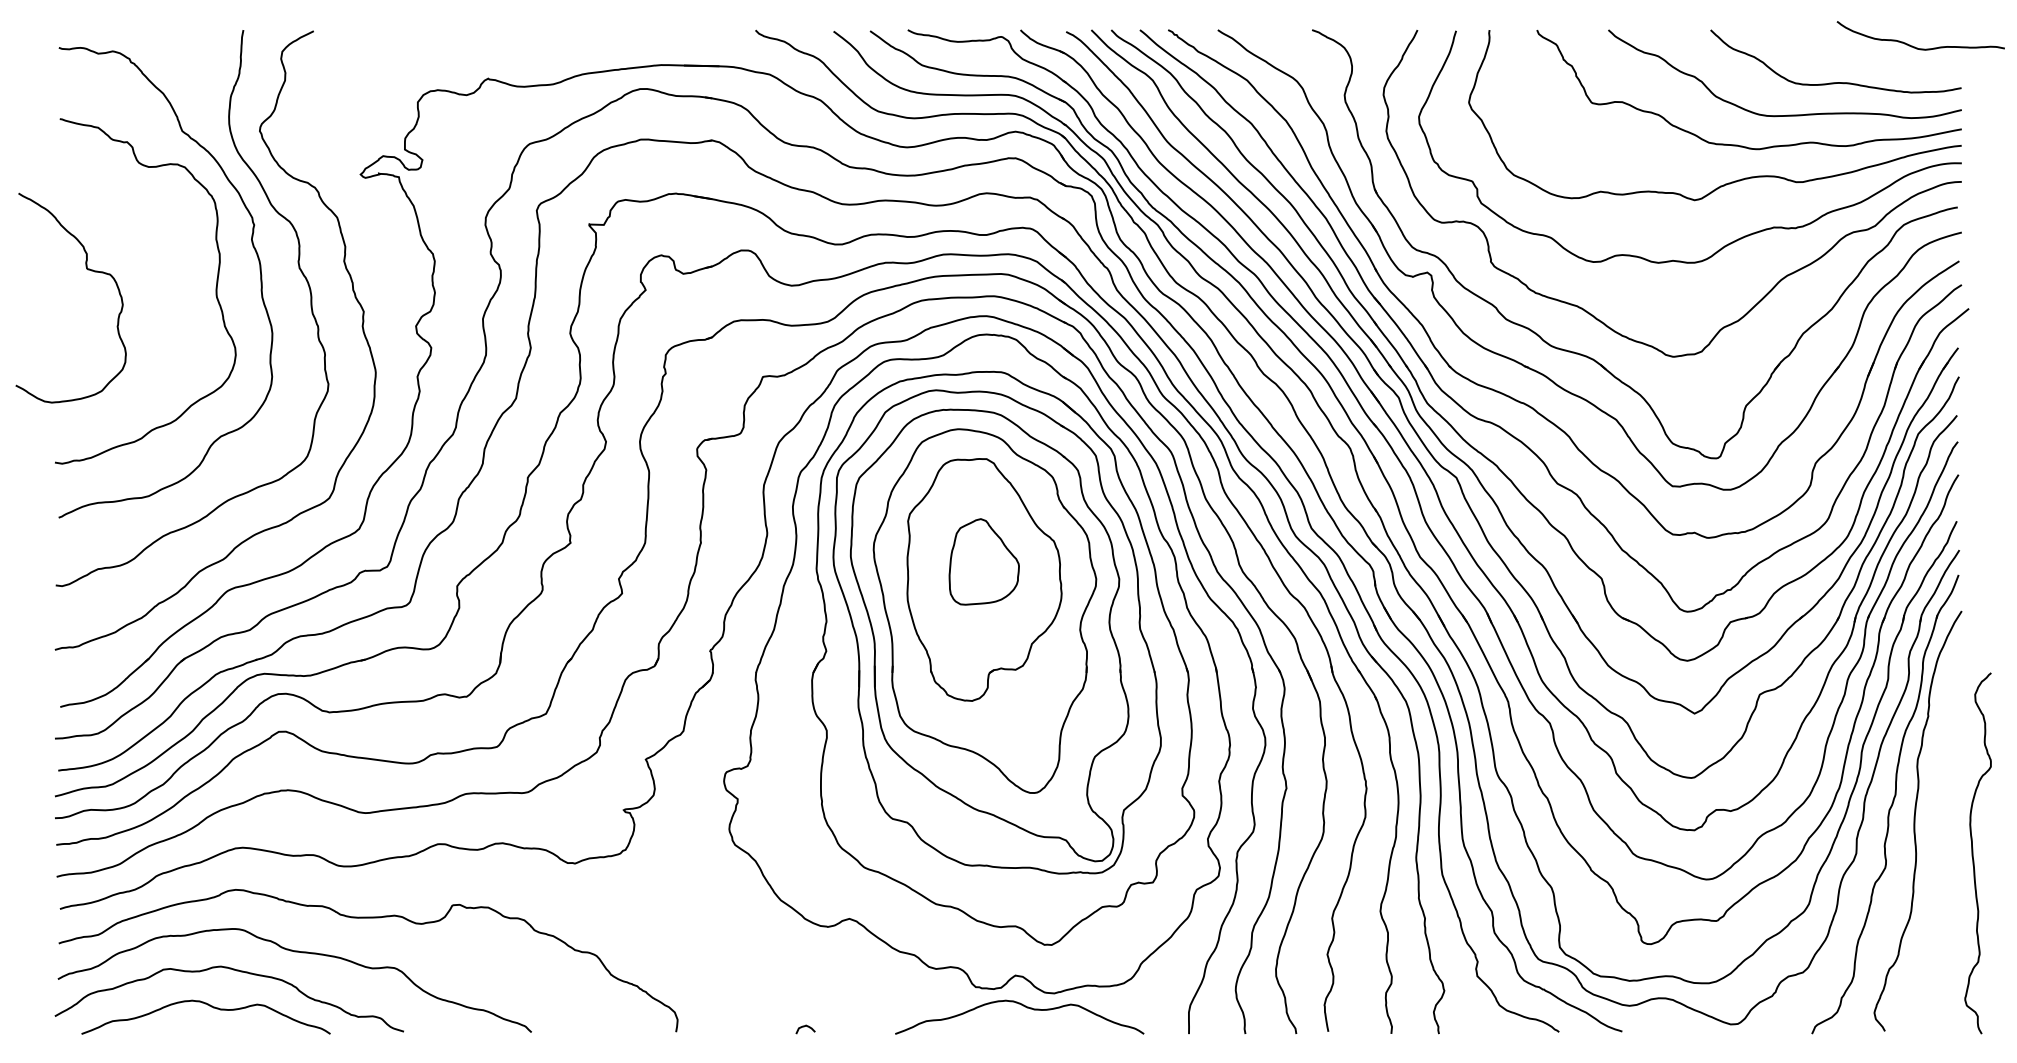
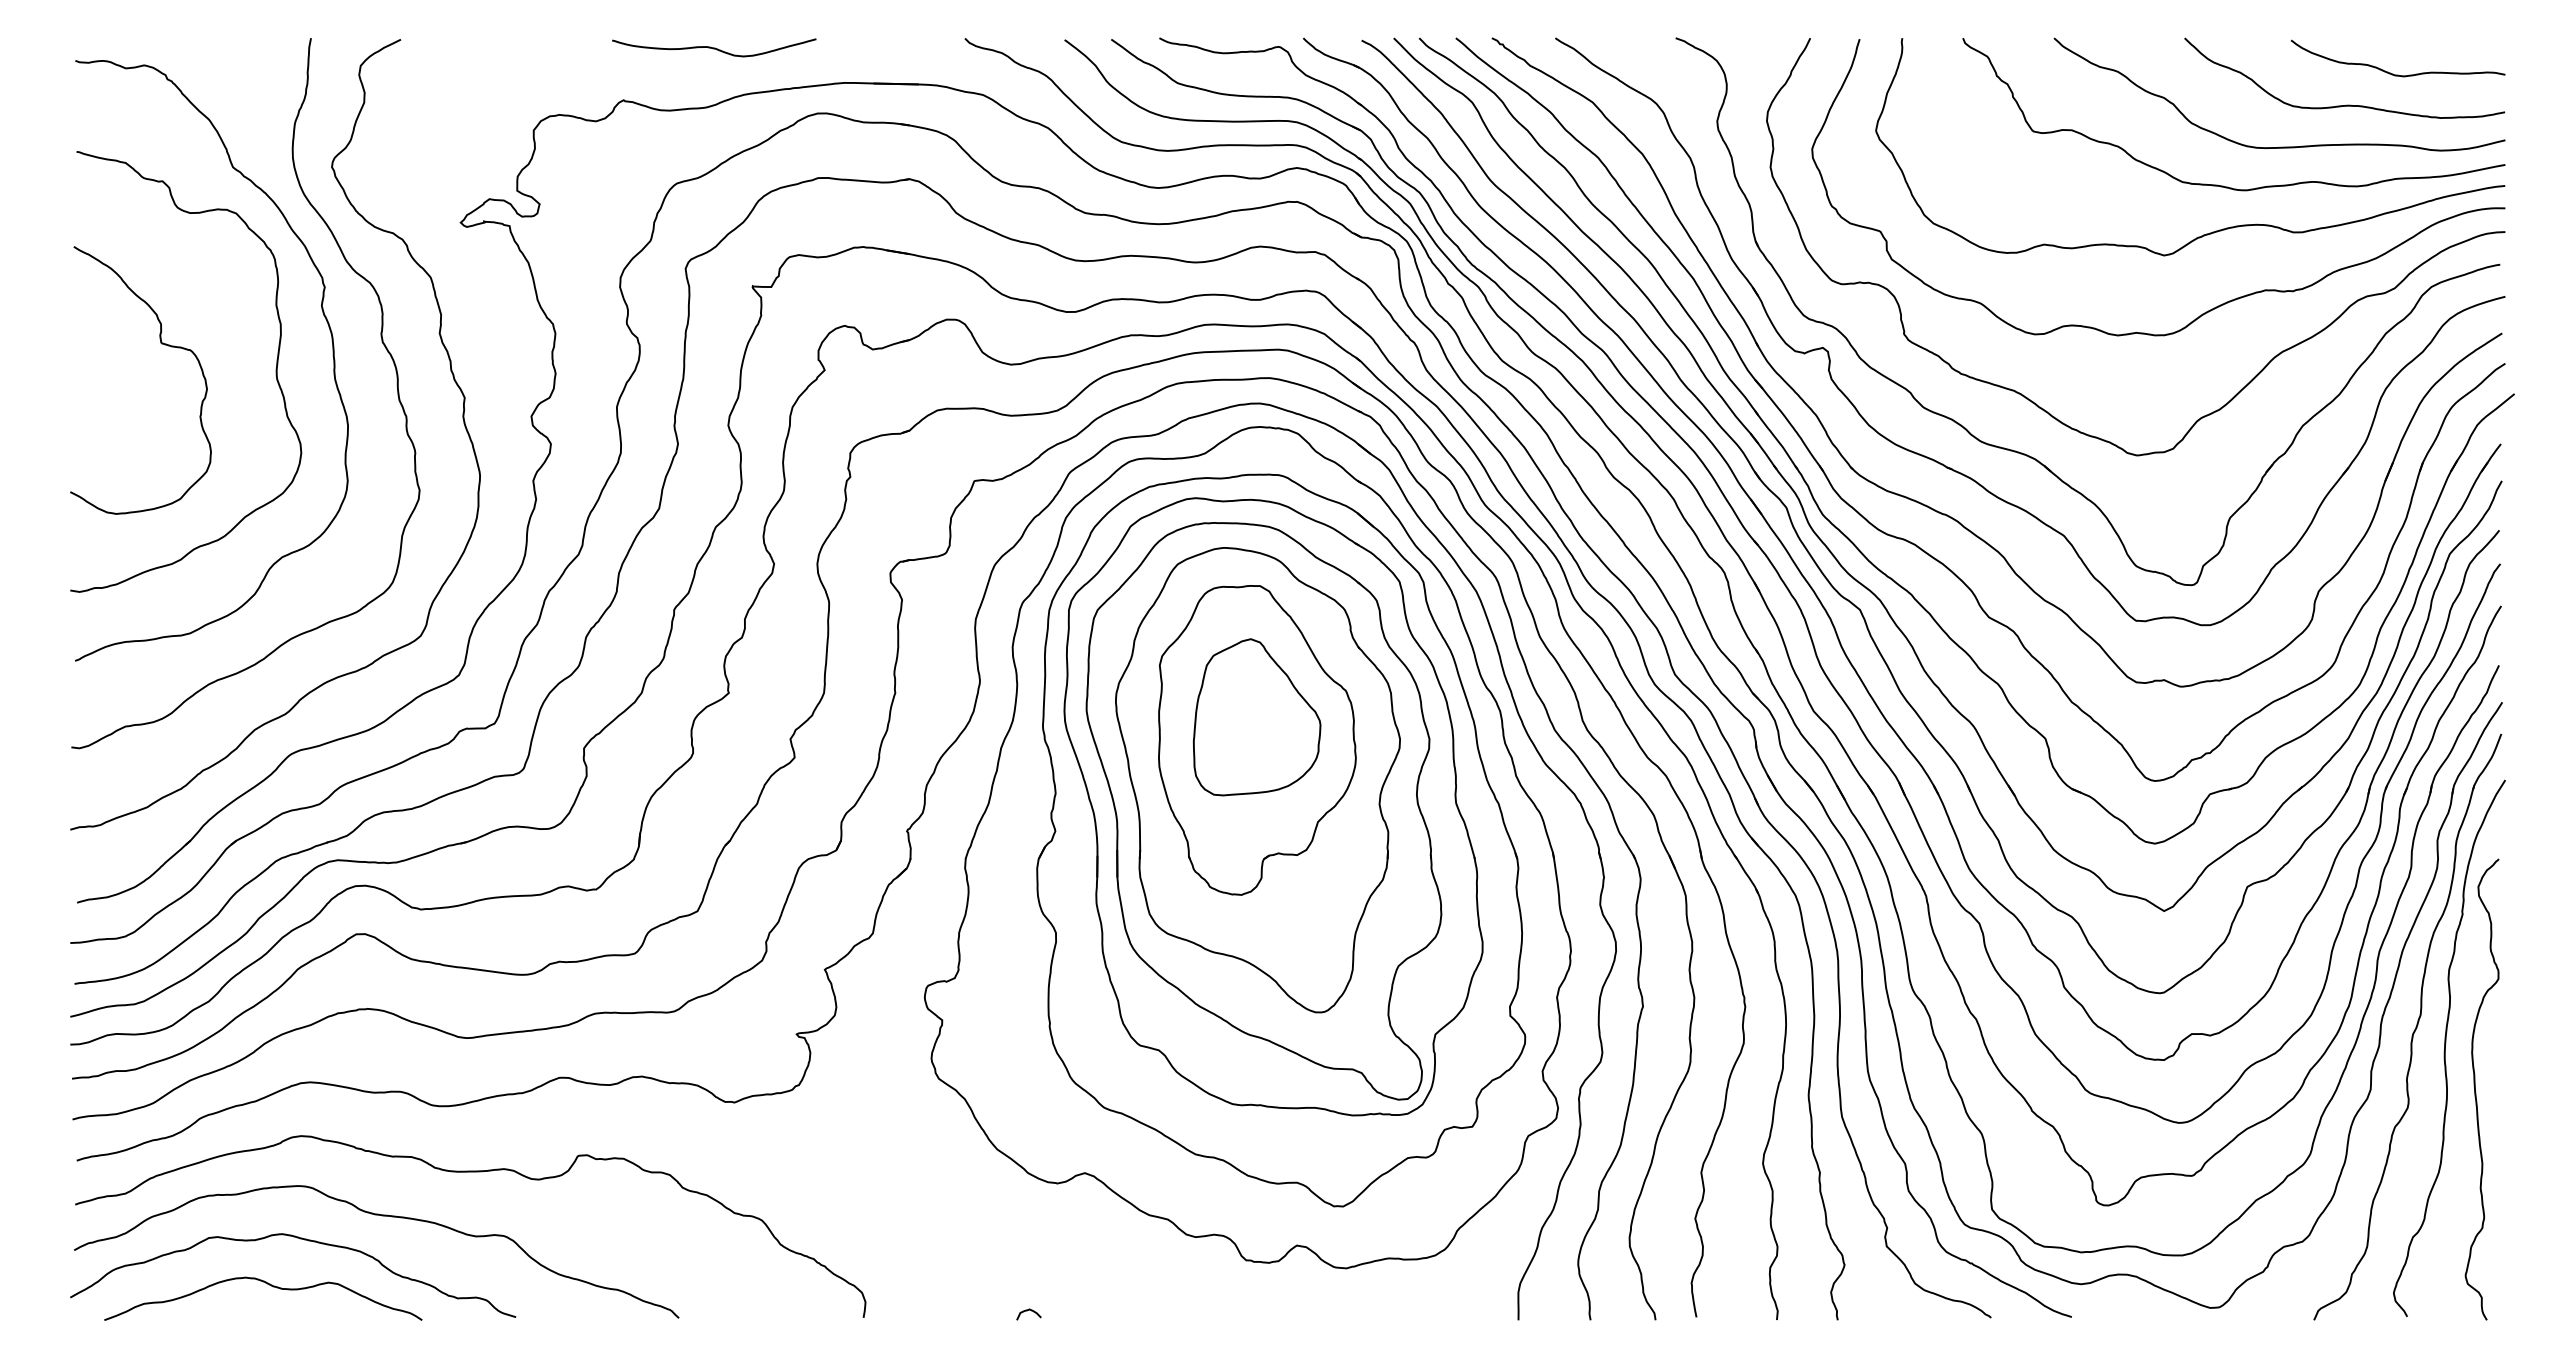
curve: (559, 37) -> (714, 47), added
curve: (1917, 47) -> (2393, 73), moved
curve: (86, 269) -> (160, 343), moved
part: (983, 562) -> (1256, 717), size x1.43
curve: (1973, 855) -> (2476, 1092), moved
curve: (1024, 1006) -> (1308, 1285), removed

